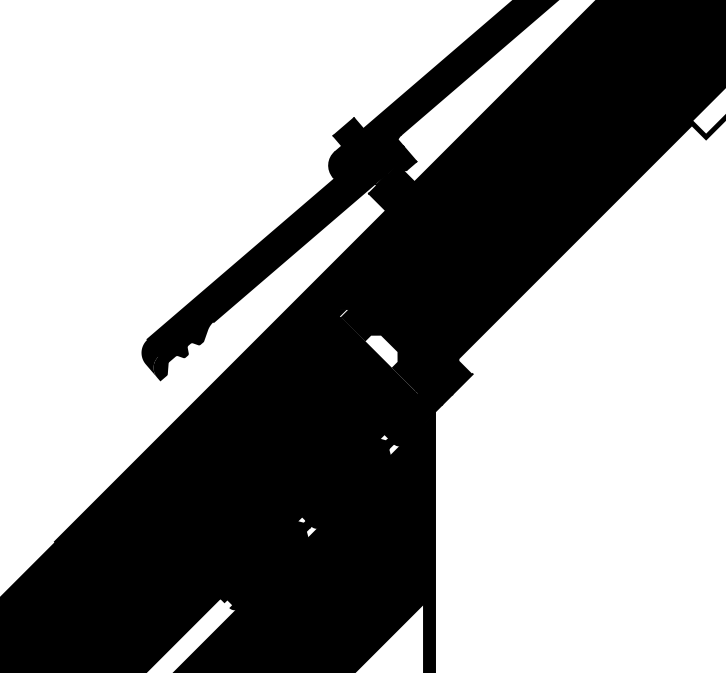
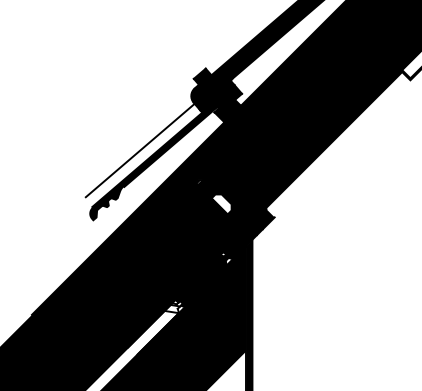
fill: (245, 278) -> (142, 161), removed
fill: (265, 563) -> (154, 327), removed

